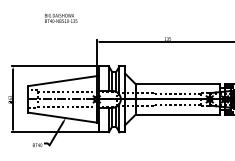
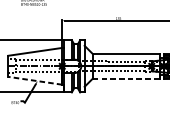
line: (178, 114) -> (126, 78), solid -> dashed
line: (62, 117) -> (35, 80), solid -> dashed

